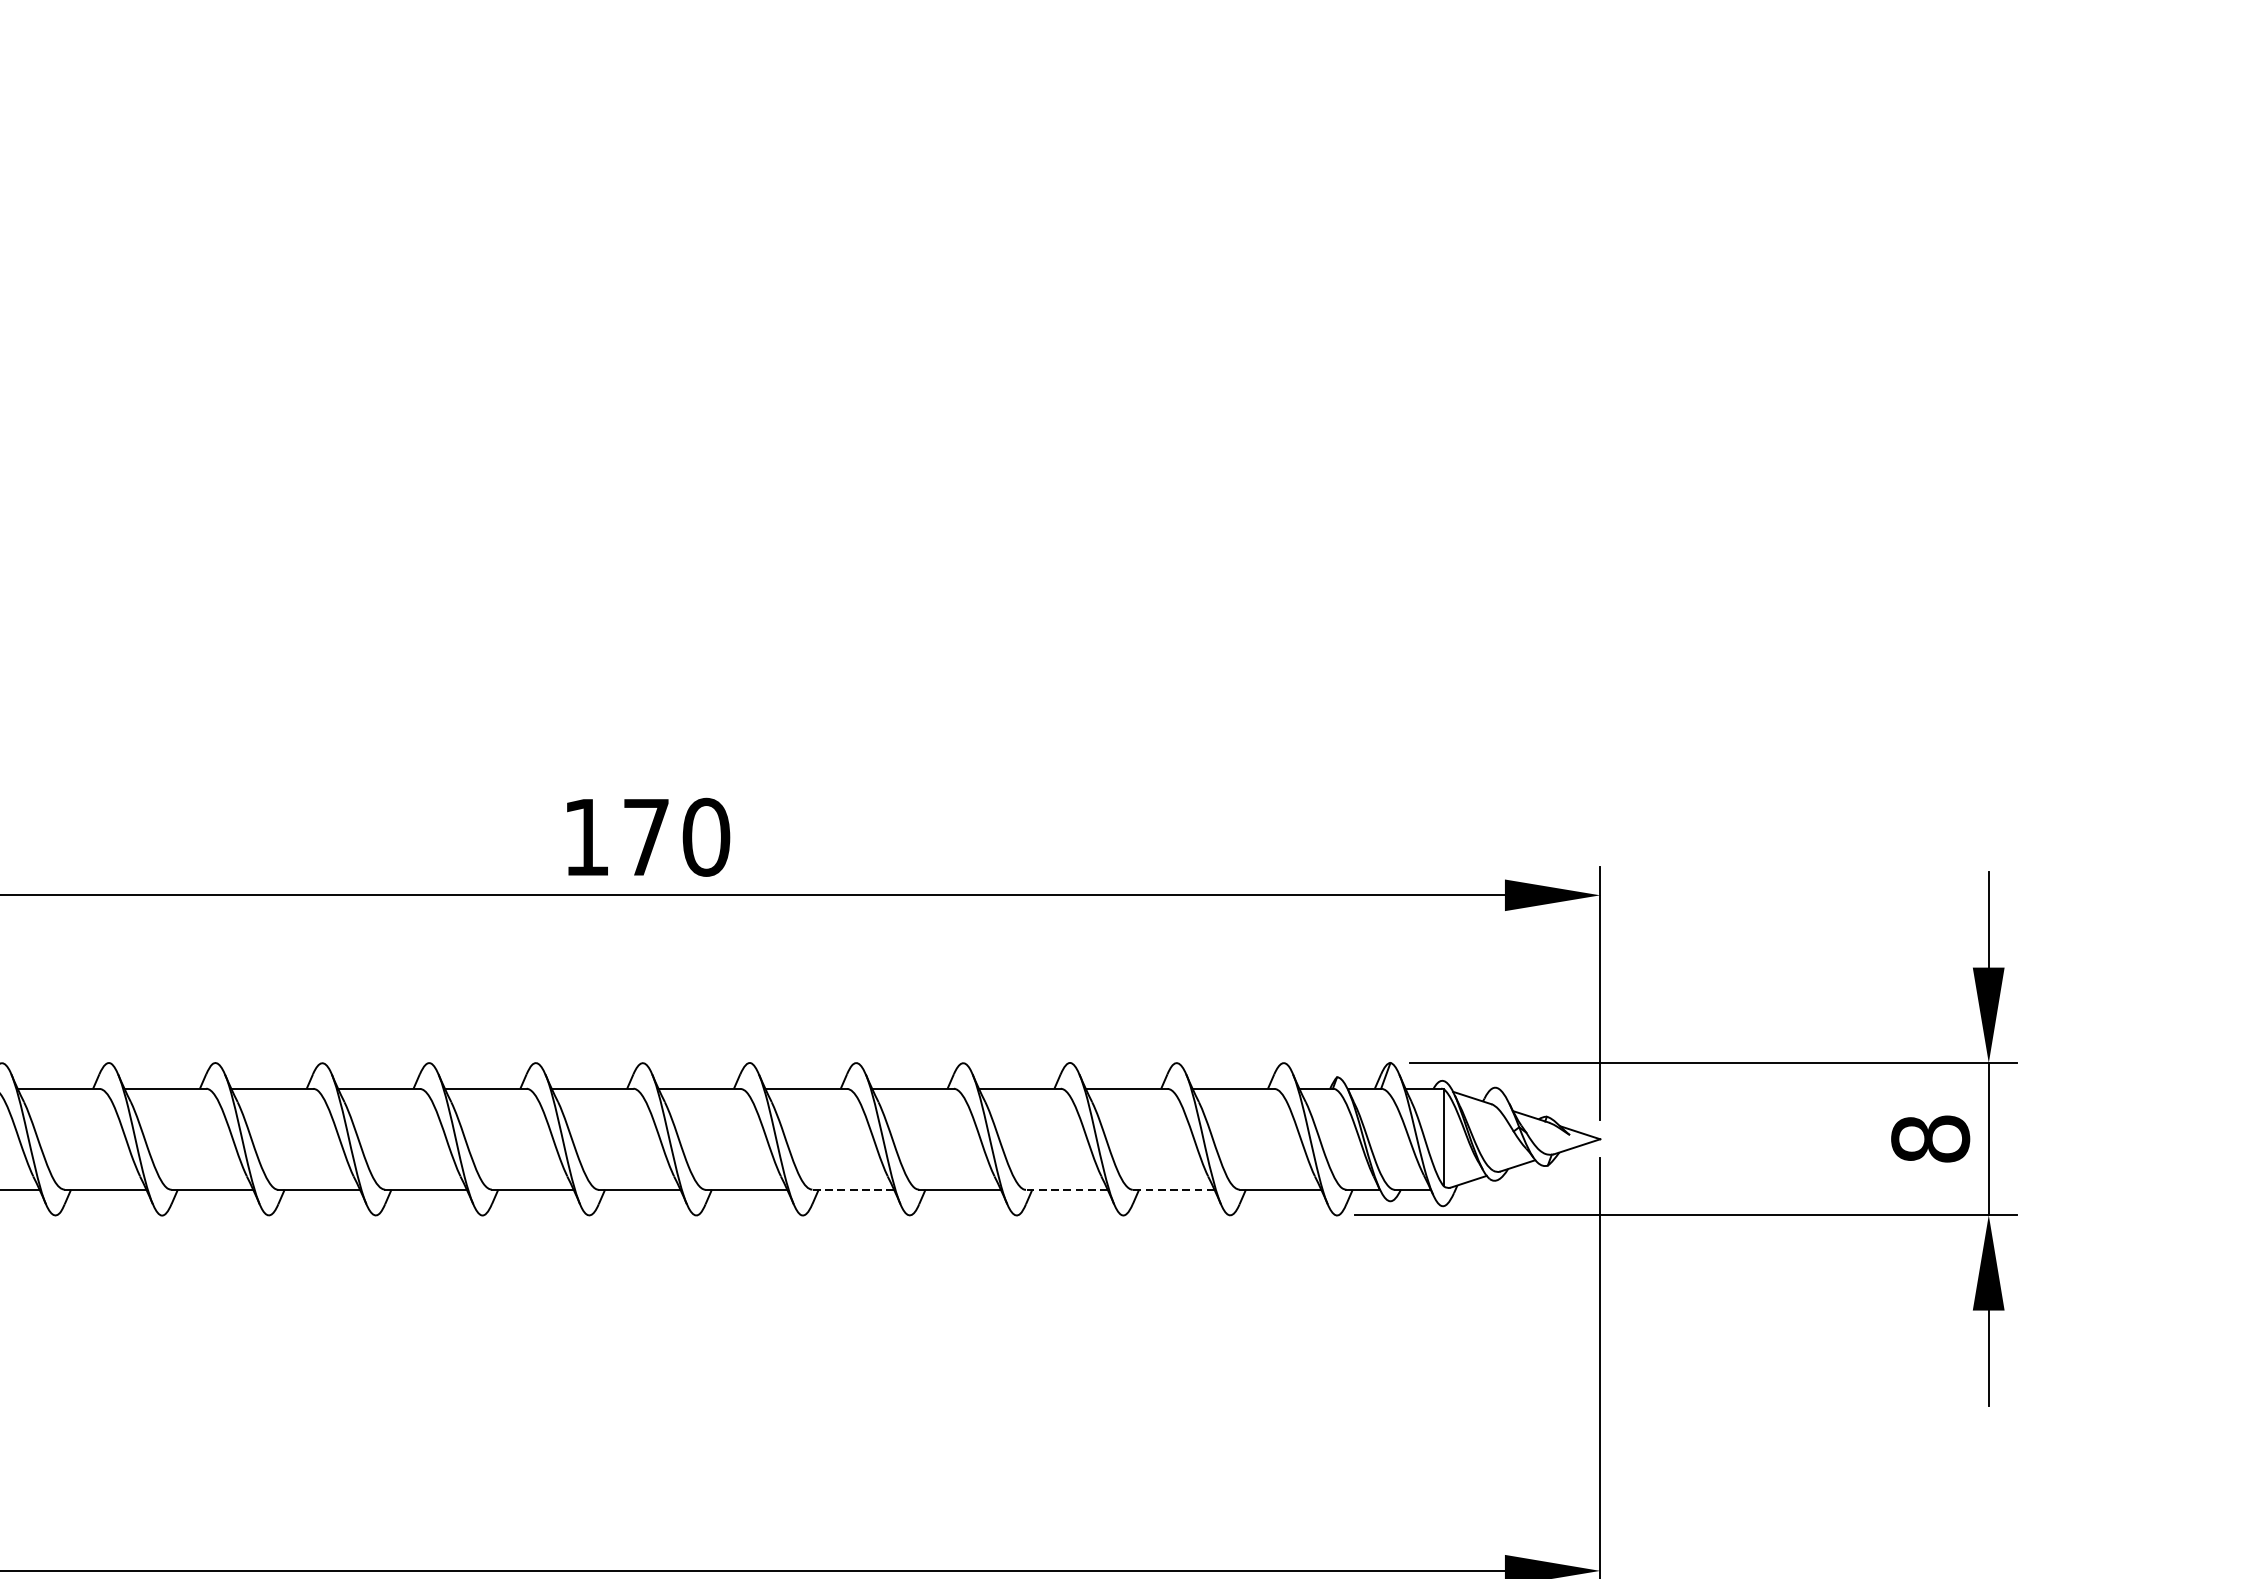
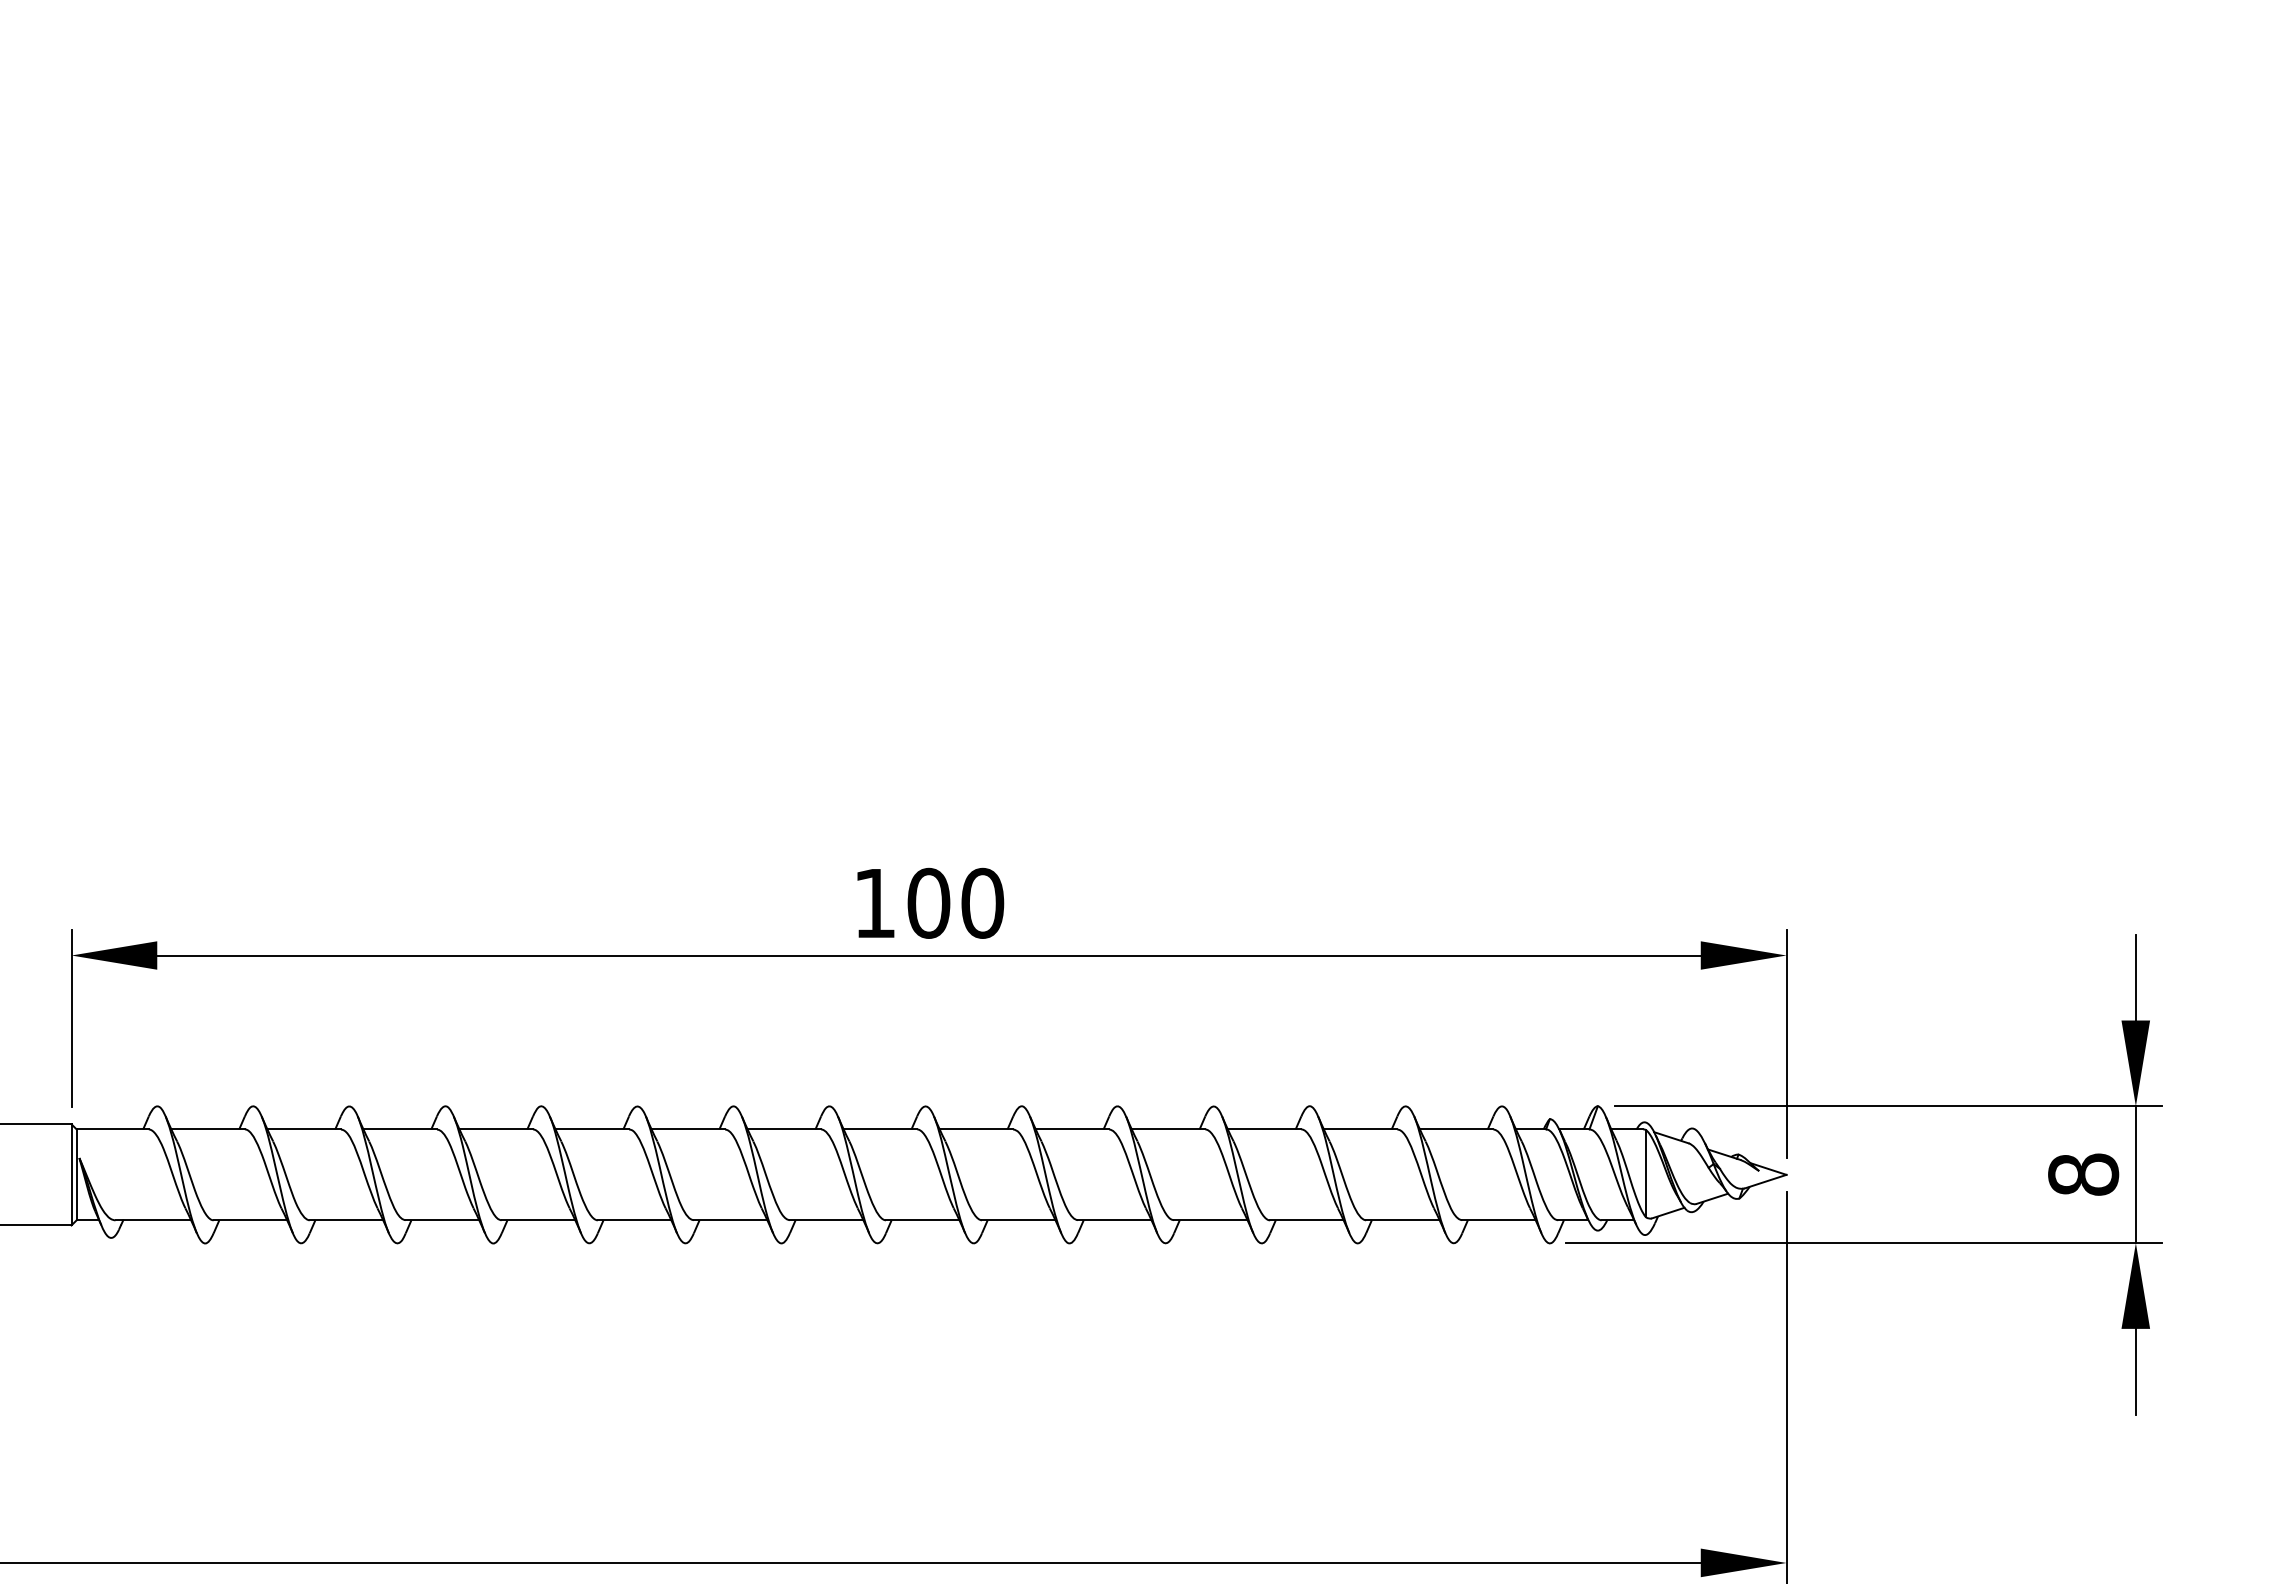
text: (646, 836) -> (928, 902), 170 -> 100
line: (852, 1190) -> (1114, 1220), dashed -> solid
line: (1066, 1190) -> (1306, 1220), dashed -> solid
line: (1173, 1190) -> (1402, 1220), dashed -> solid

